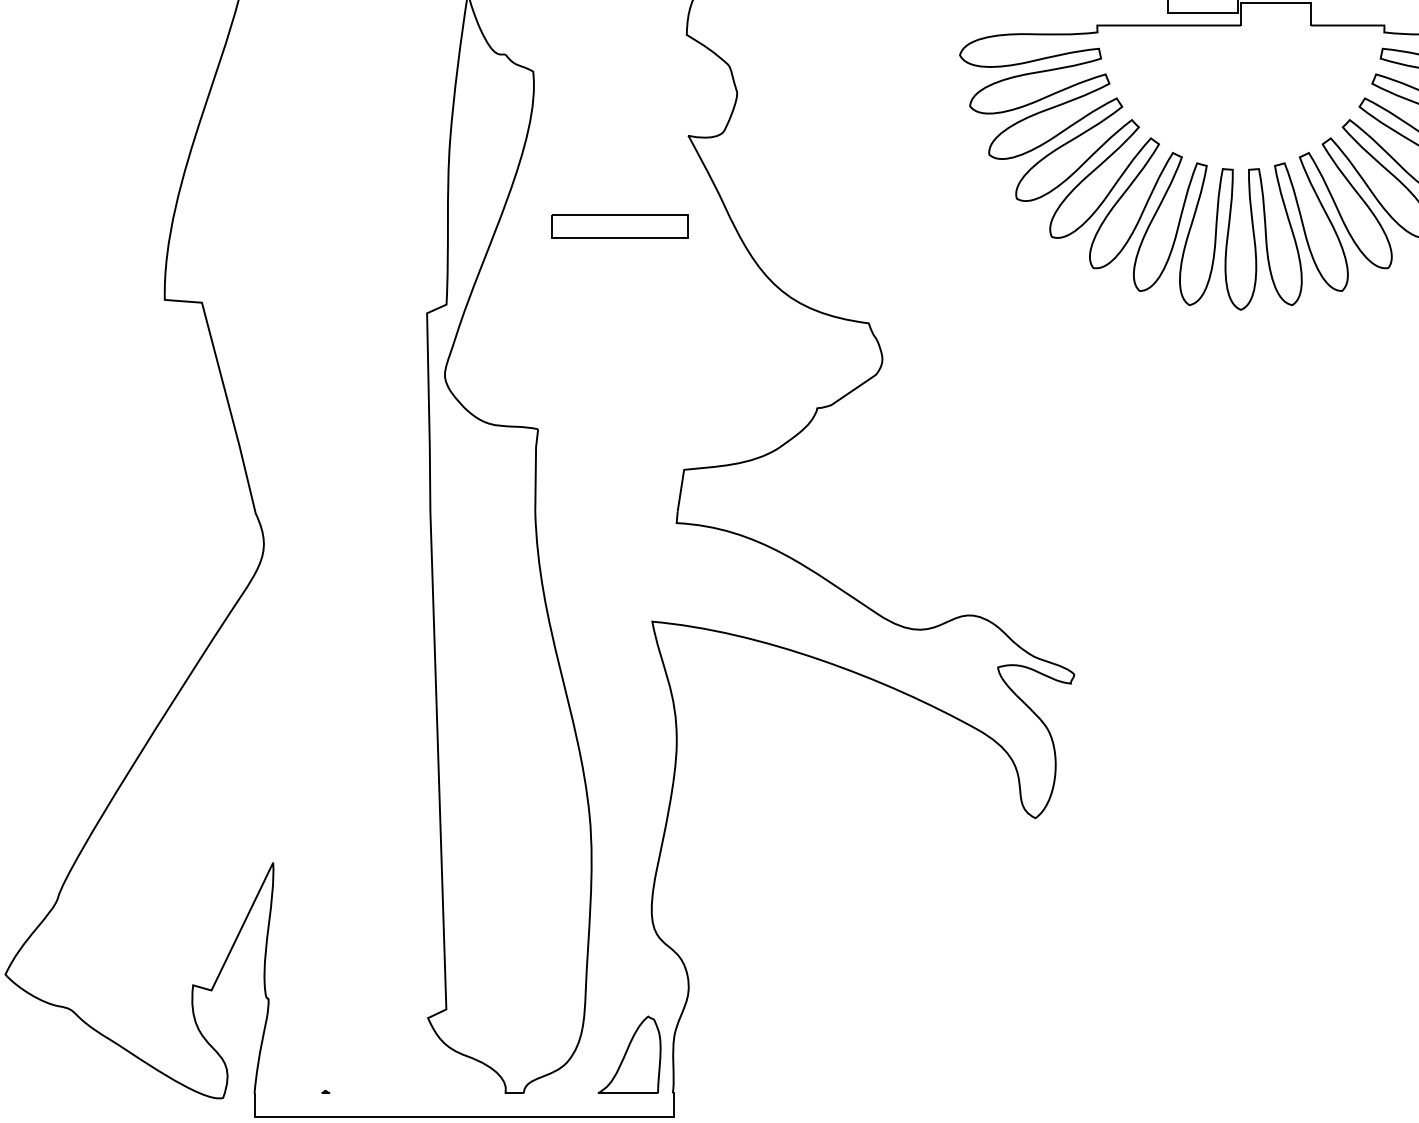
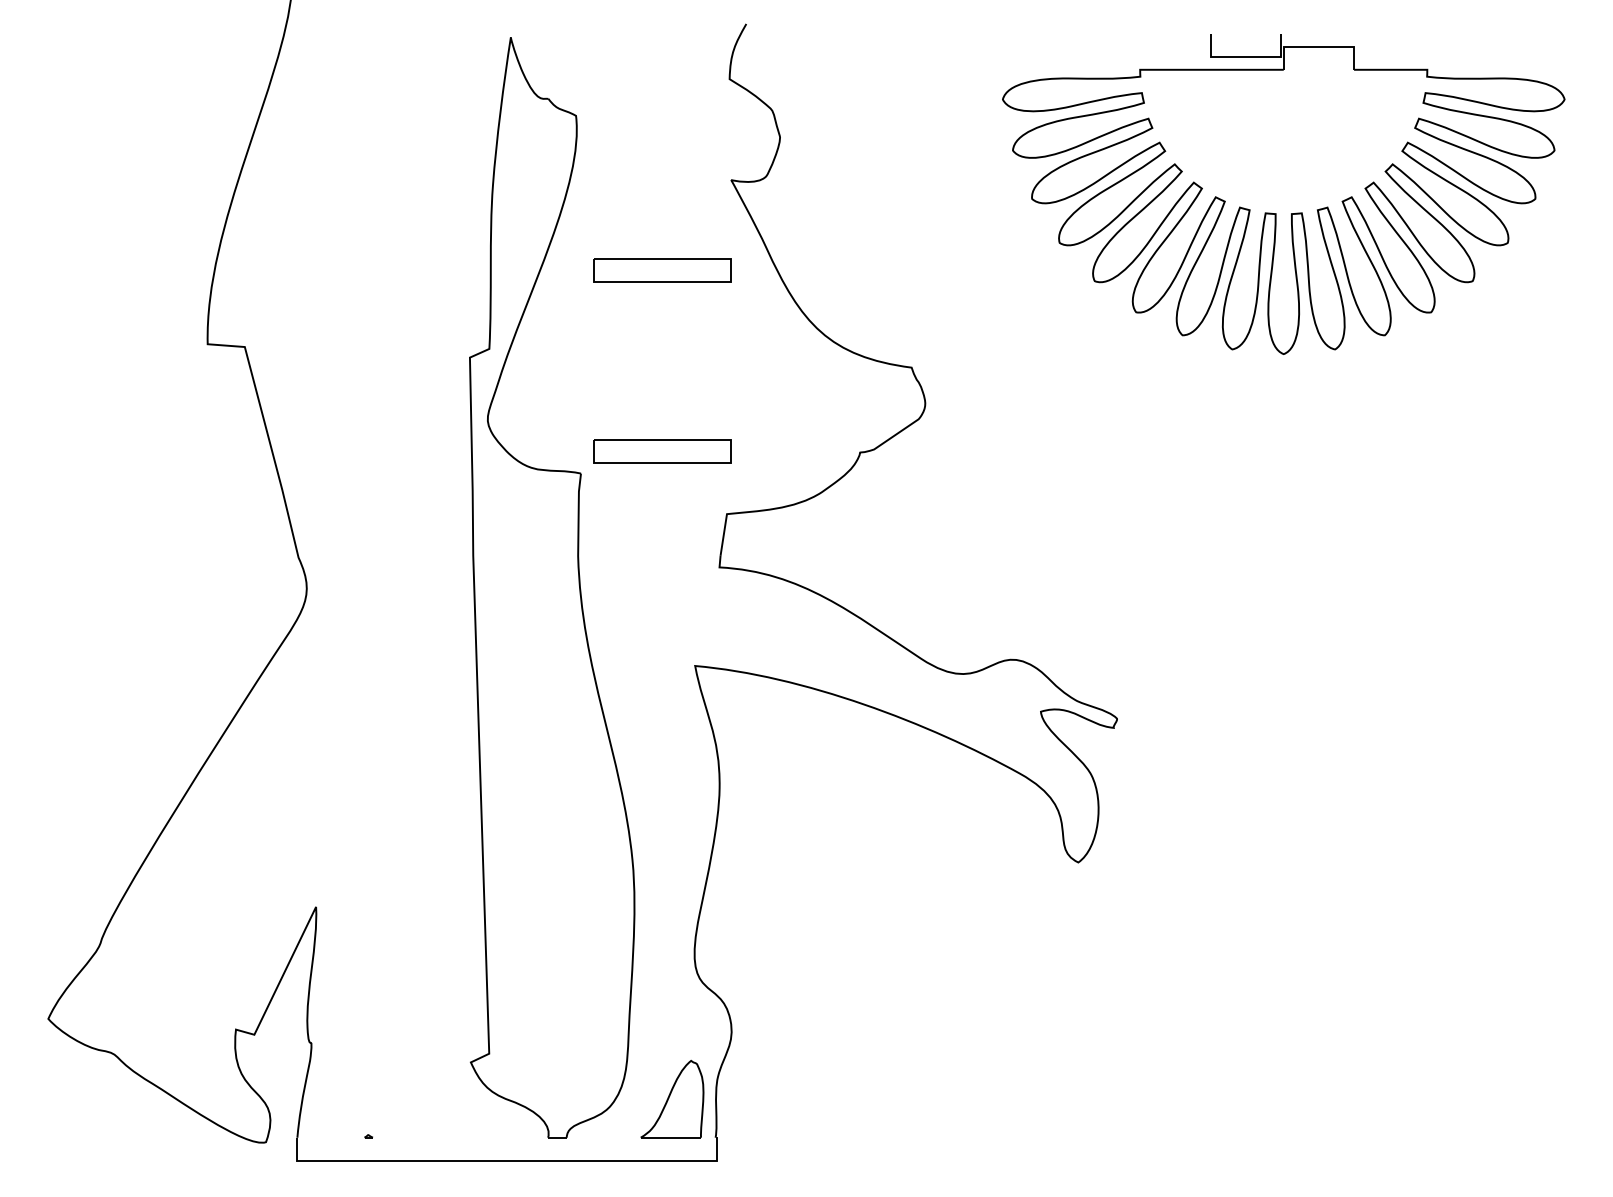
part: (619, 407) -> (662, 451), added

